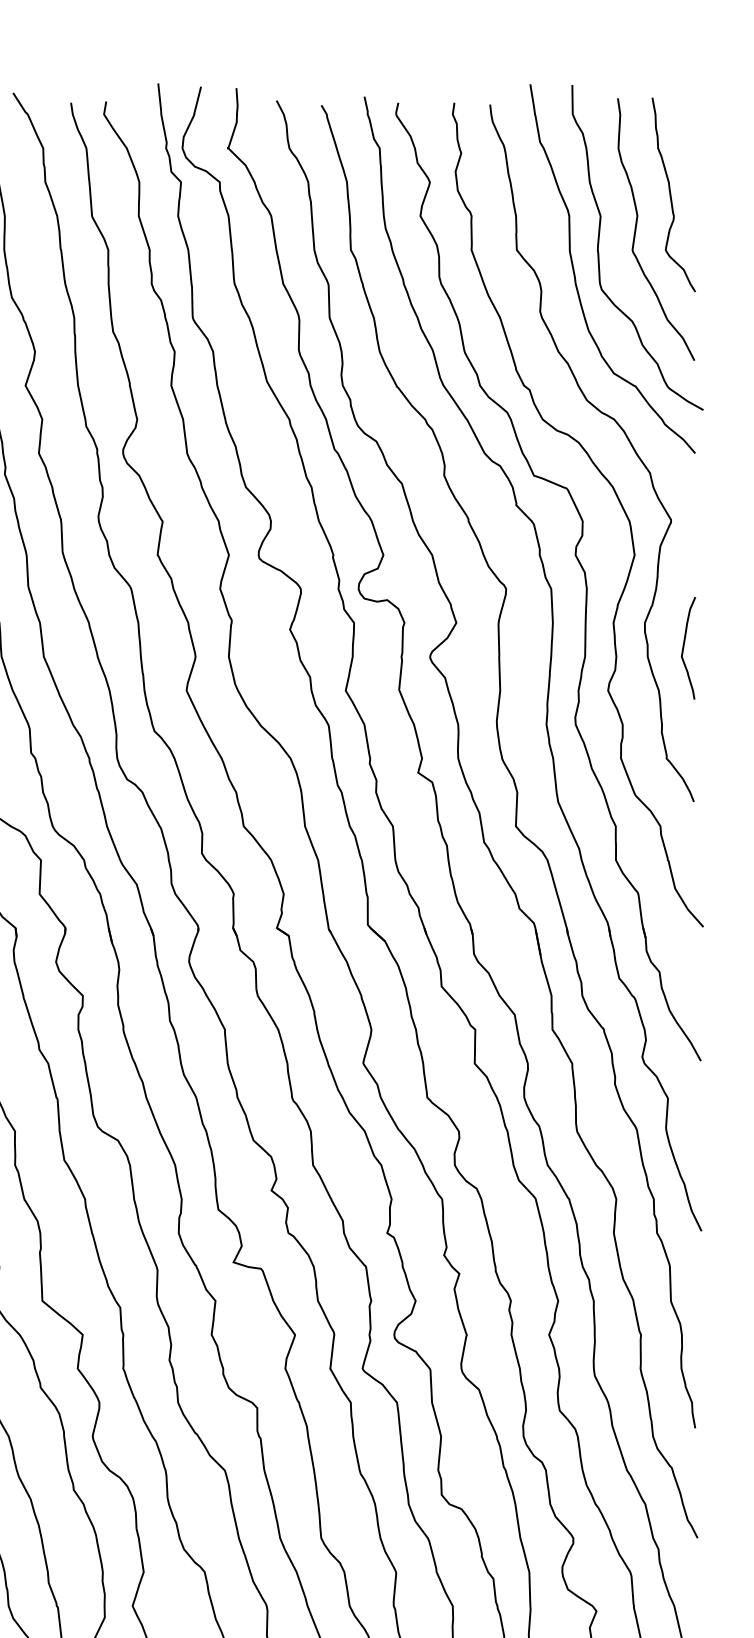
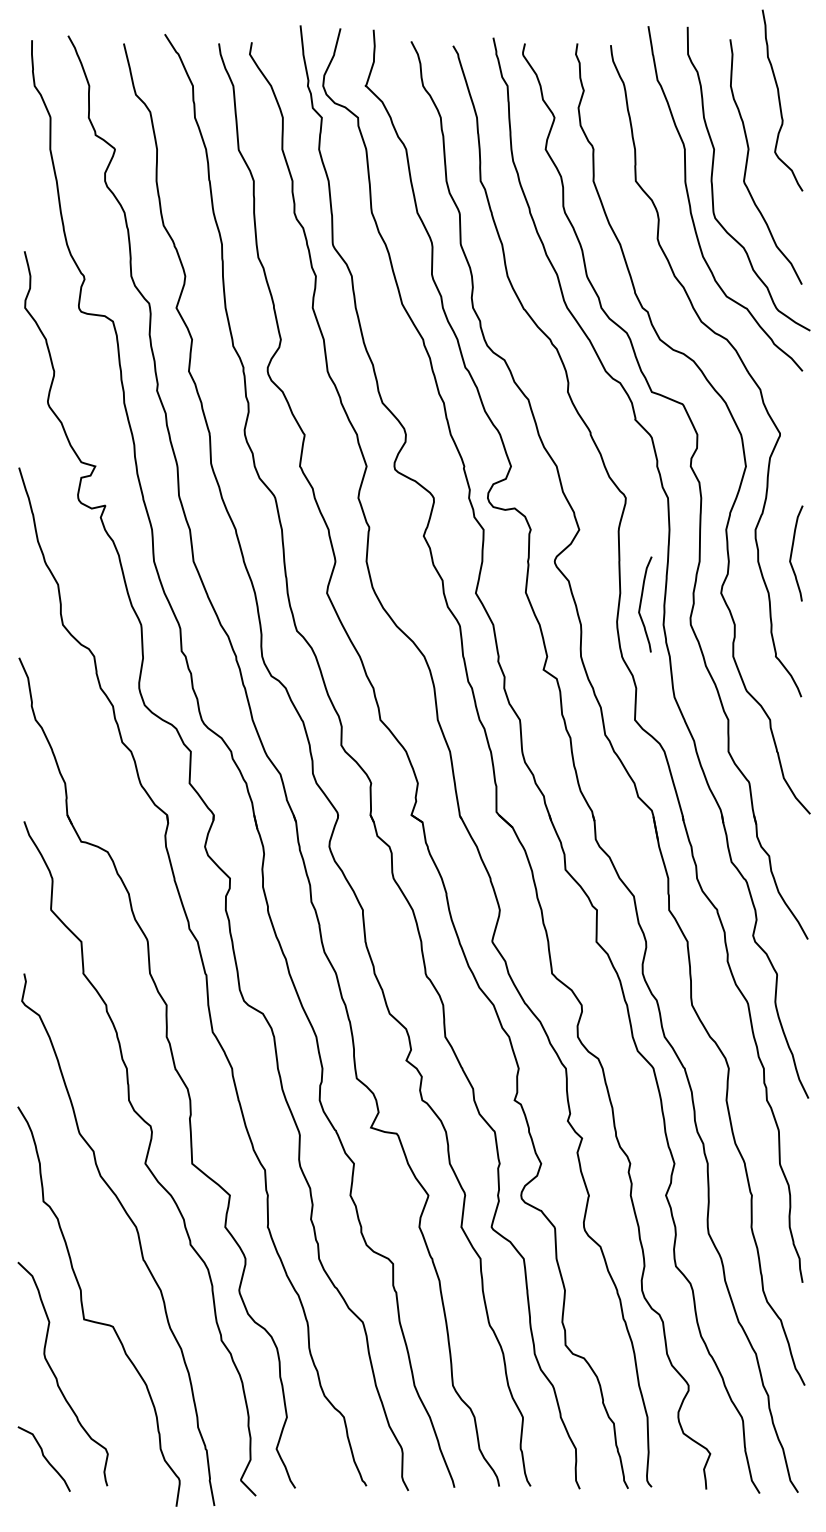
curve: (671, 194) -> (780, 100), moved
curve: (522, 702) -> (641, 604), added

